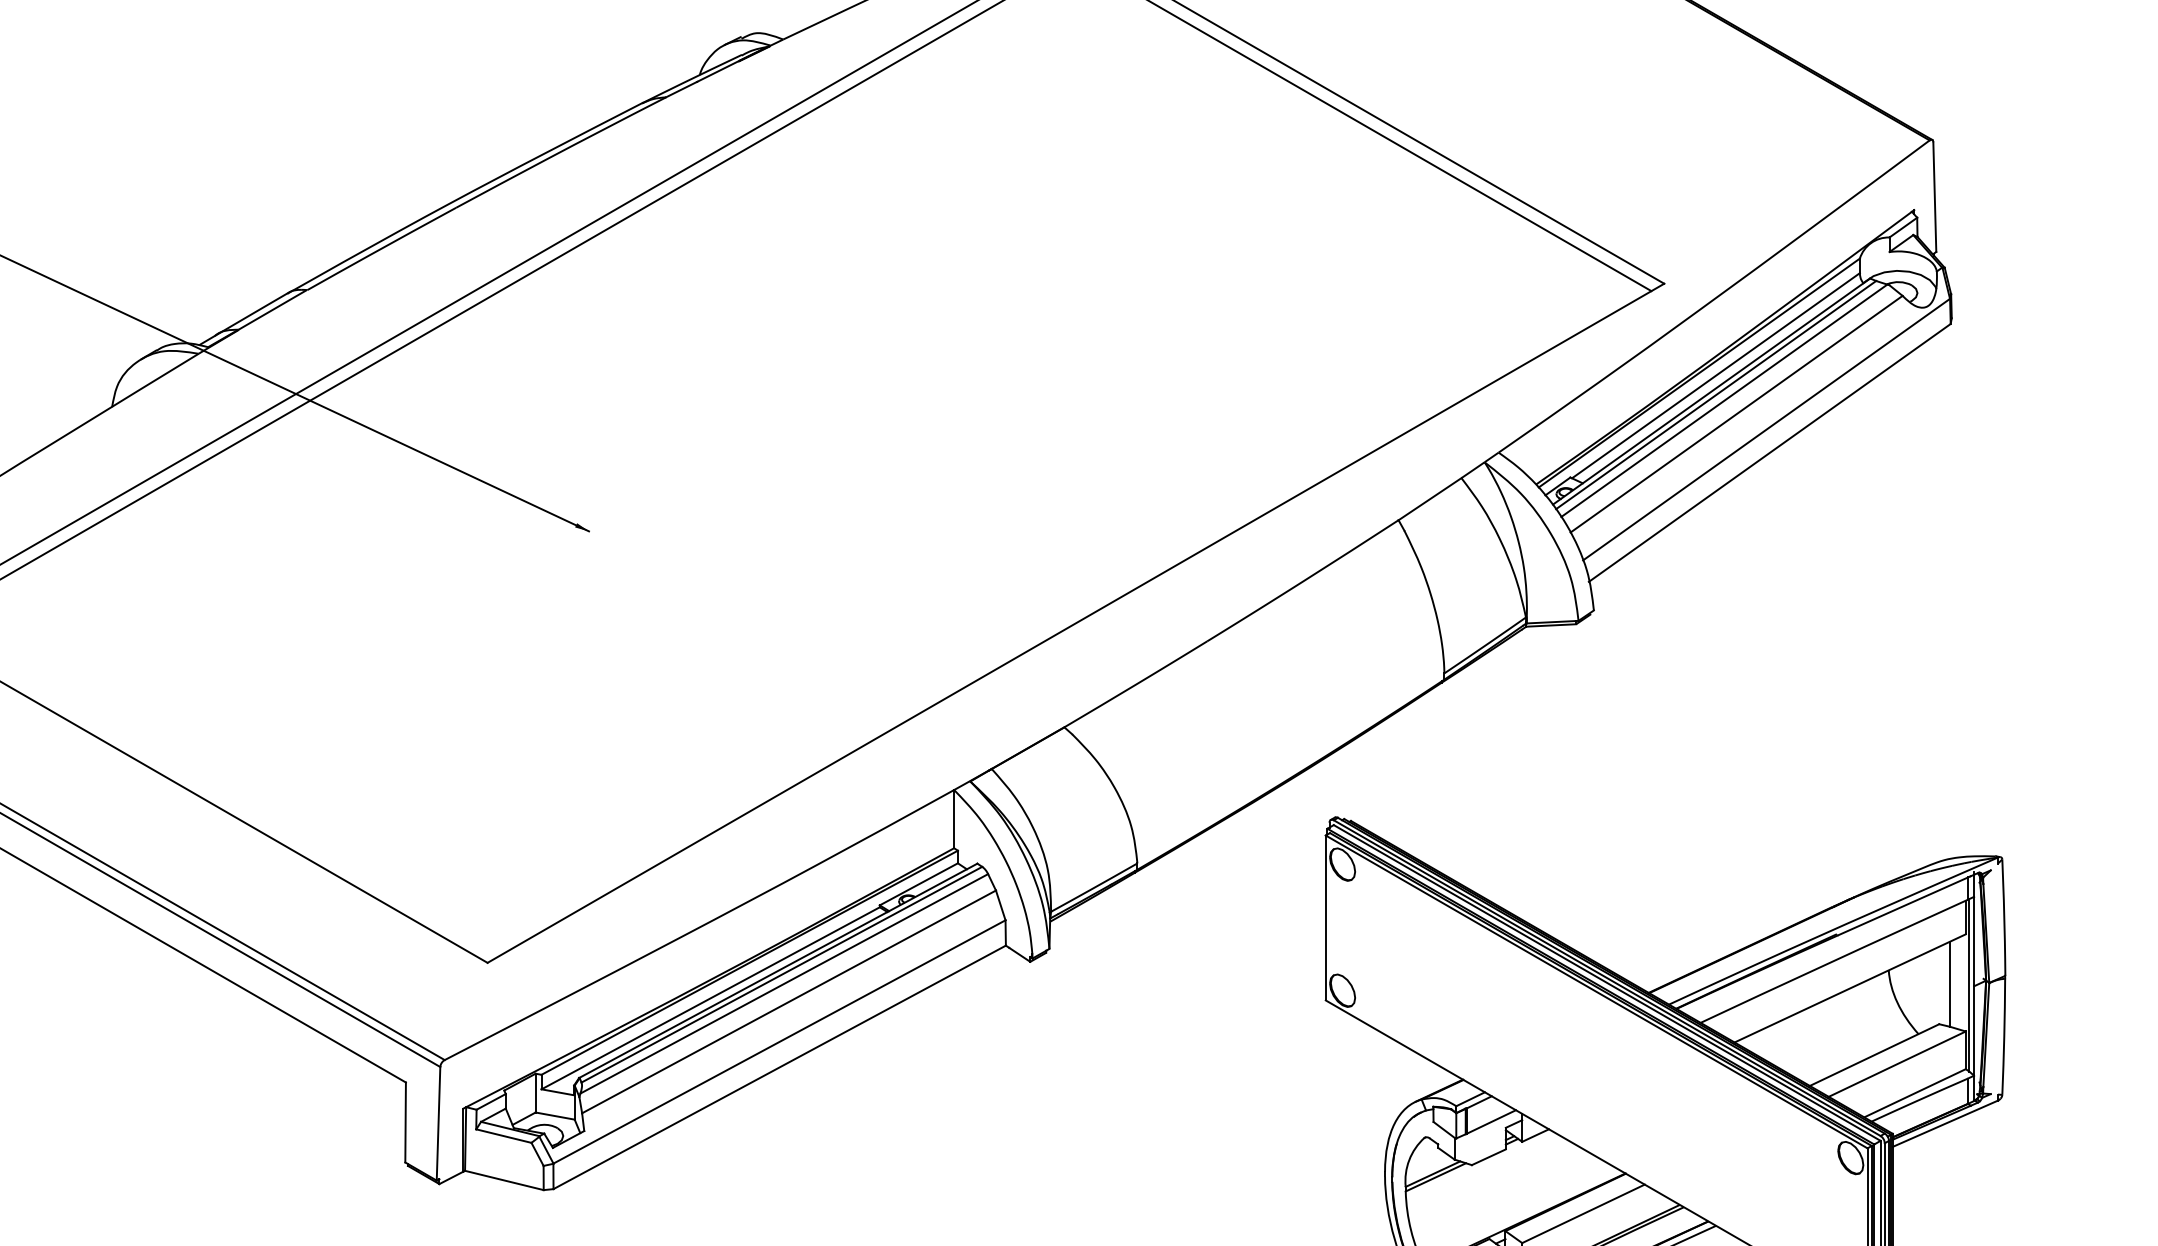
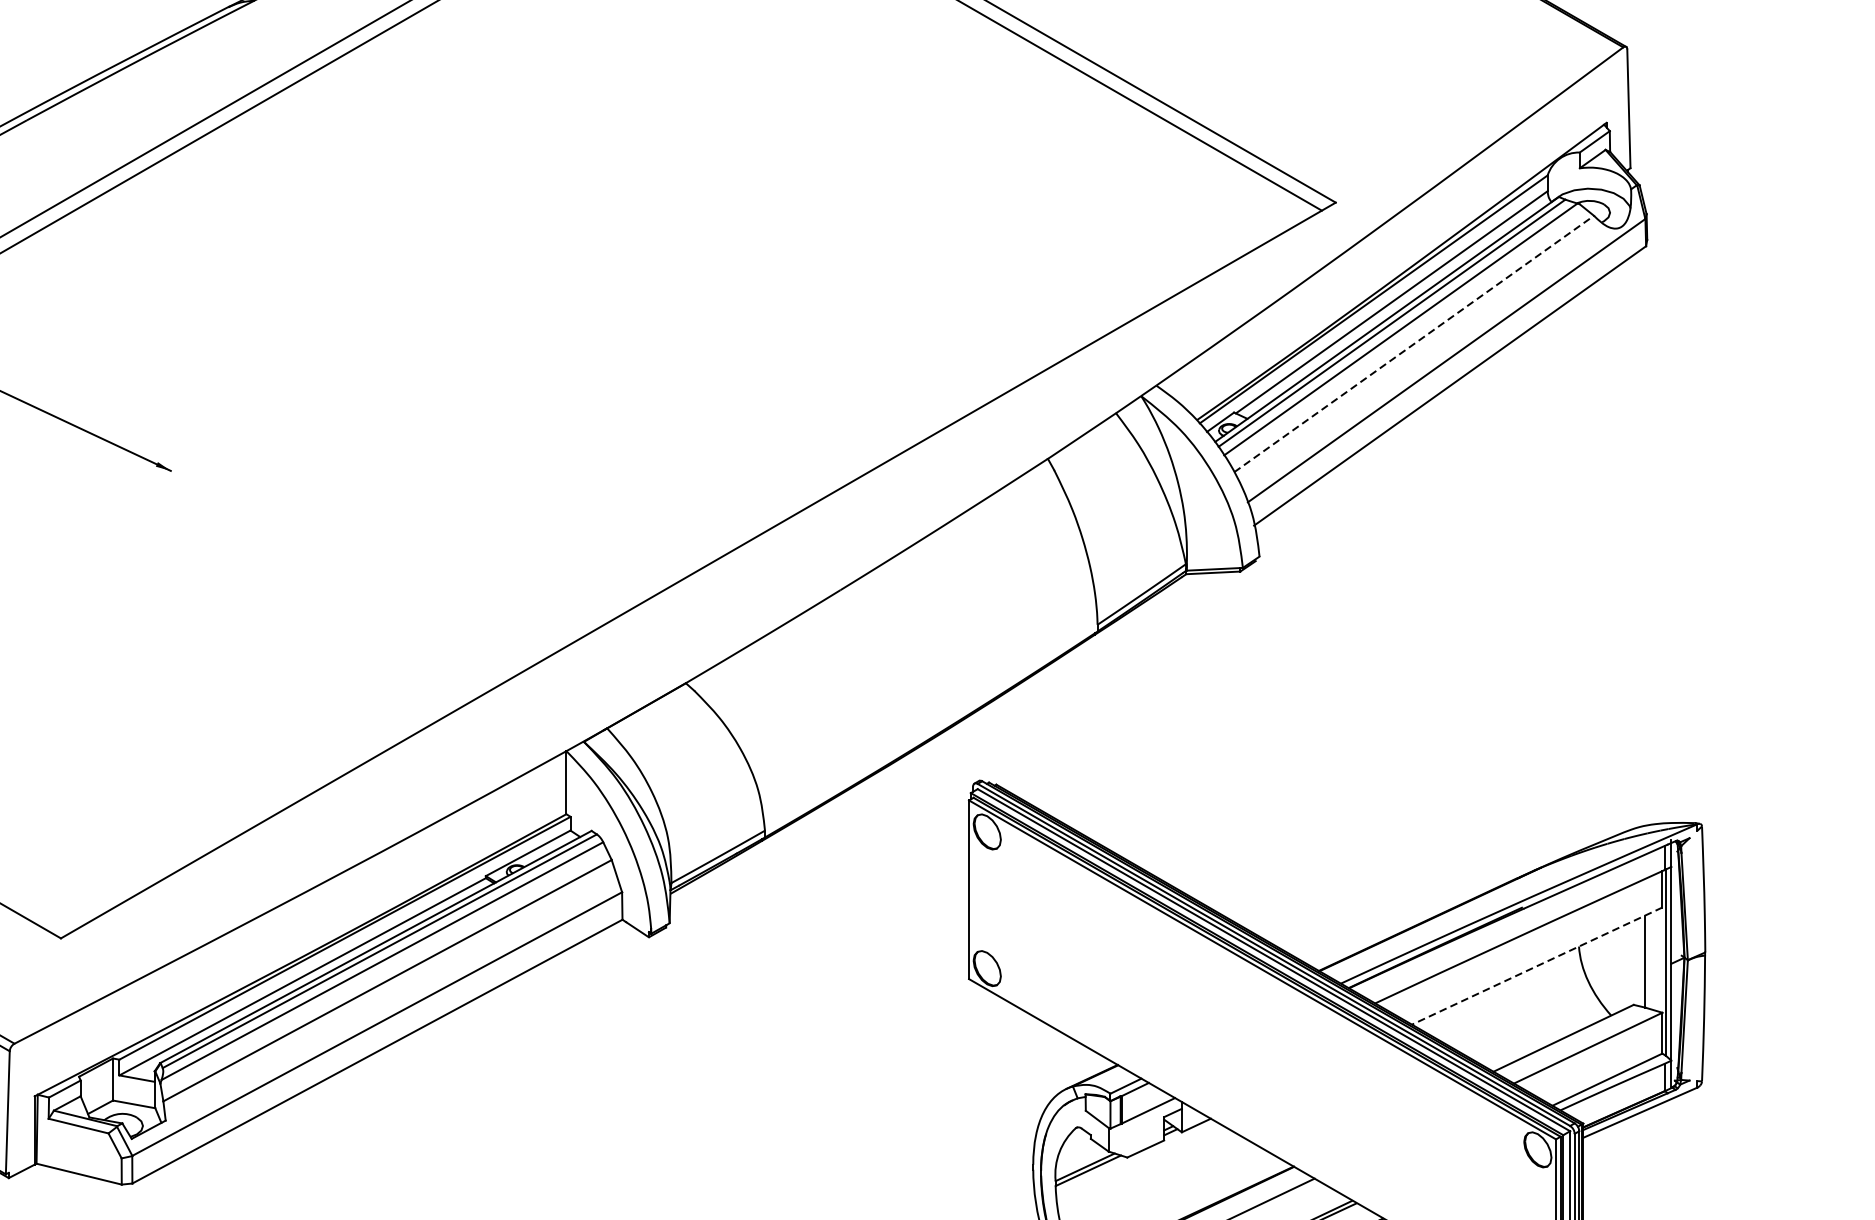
line: (1736, 414) -> (1414, 344), solid -> dashed
line: (1850, 988) -> (1537, 966), solid -> dashed

